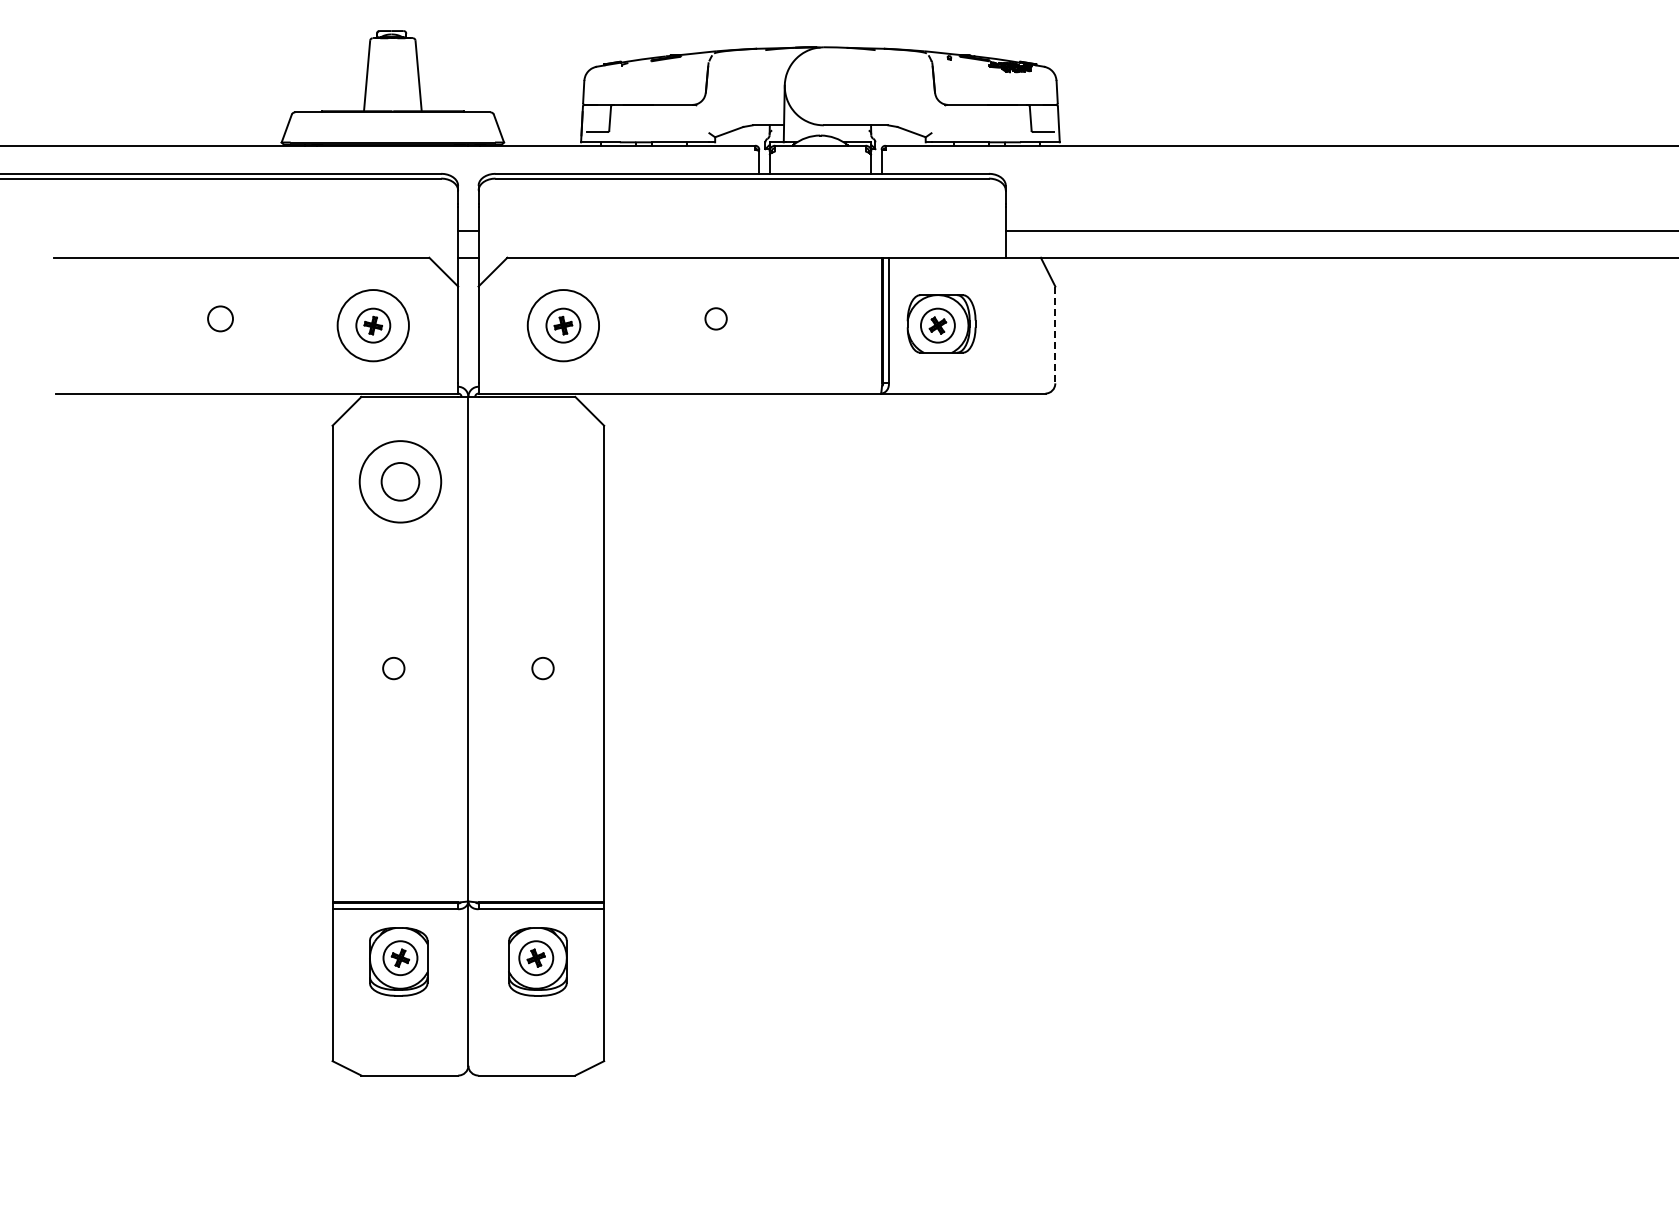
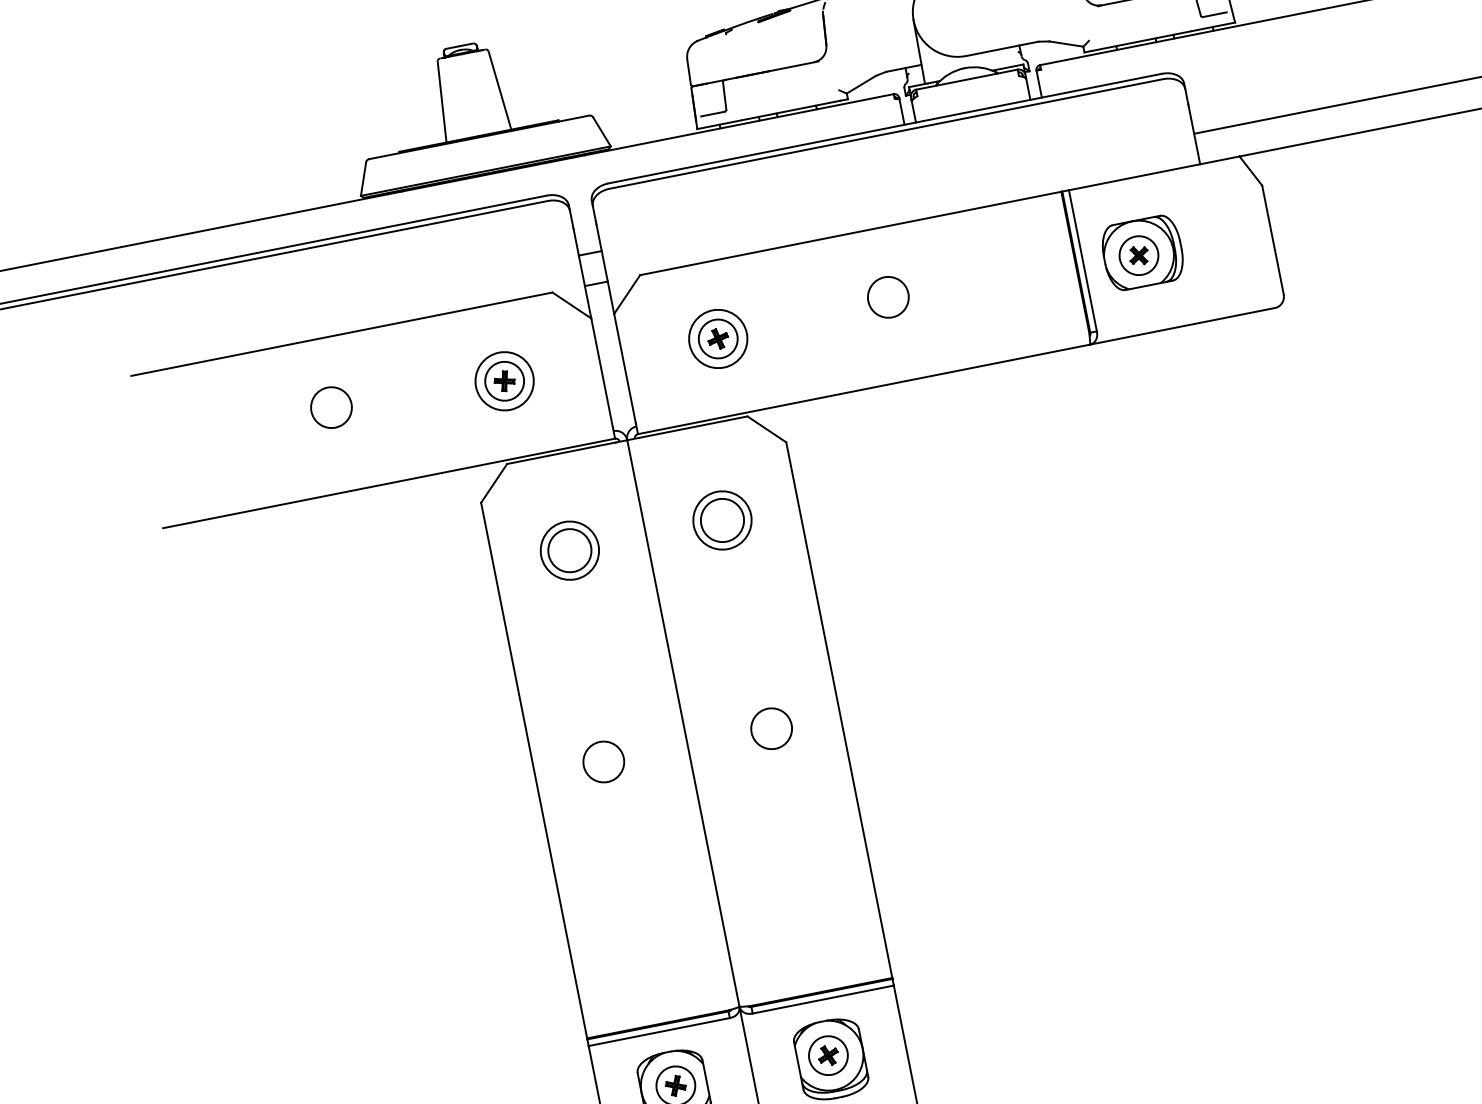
circle: (220, 318) -> (331, 407), size x1.43
circle: (715, 318) -> (887, 297), size x1.67
circle: (372, 325) -> (503, 381), size x0.71
circle: (562, 325) -> (717, 339), size x0.71
line: (1055, 335) -> (1273, 240), dashed -> solid
circle: (400, 481) -> (569, 550), size x0.62
part: (535, 481) -> (721, 520), added
circle: (393, 668) -> (603, 761), size x1.67
circle: (542, 668) -> (770, 728), size x1.67

